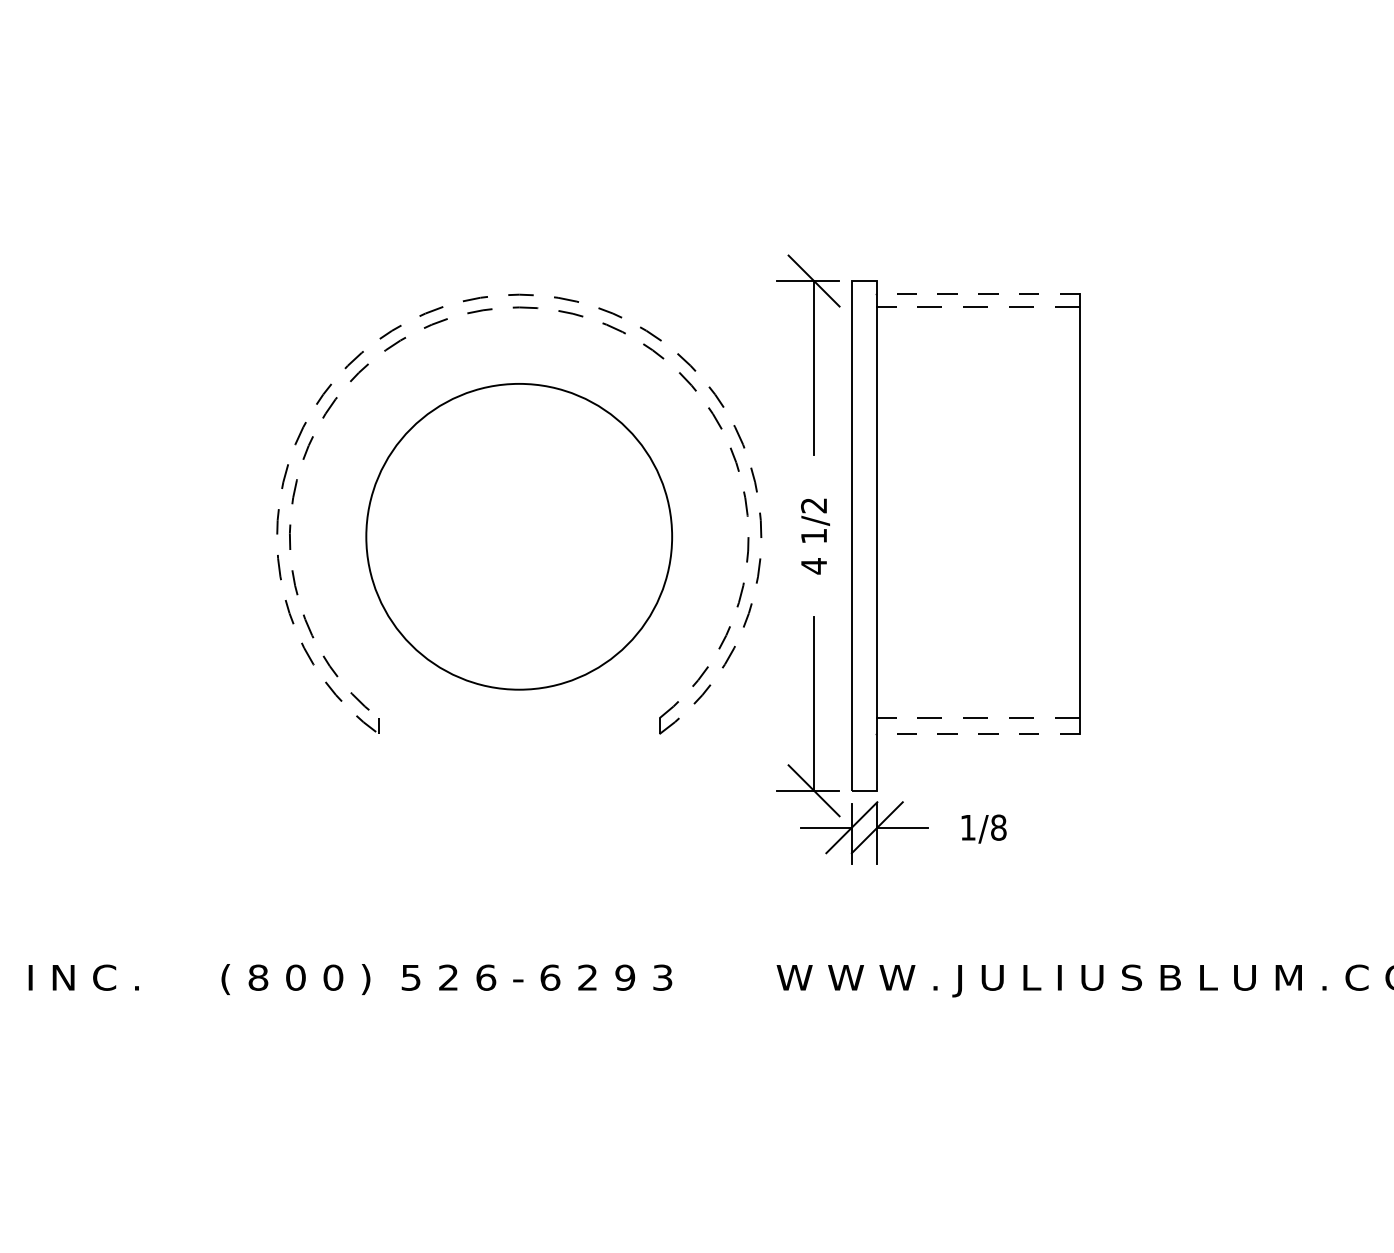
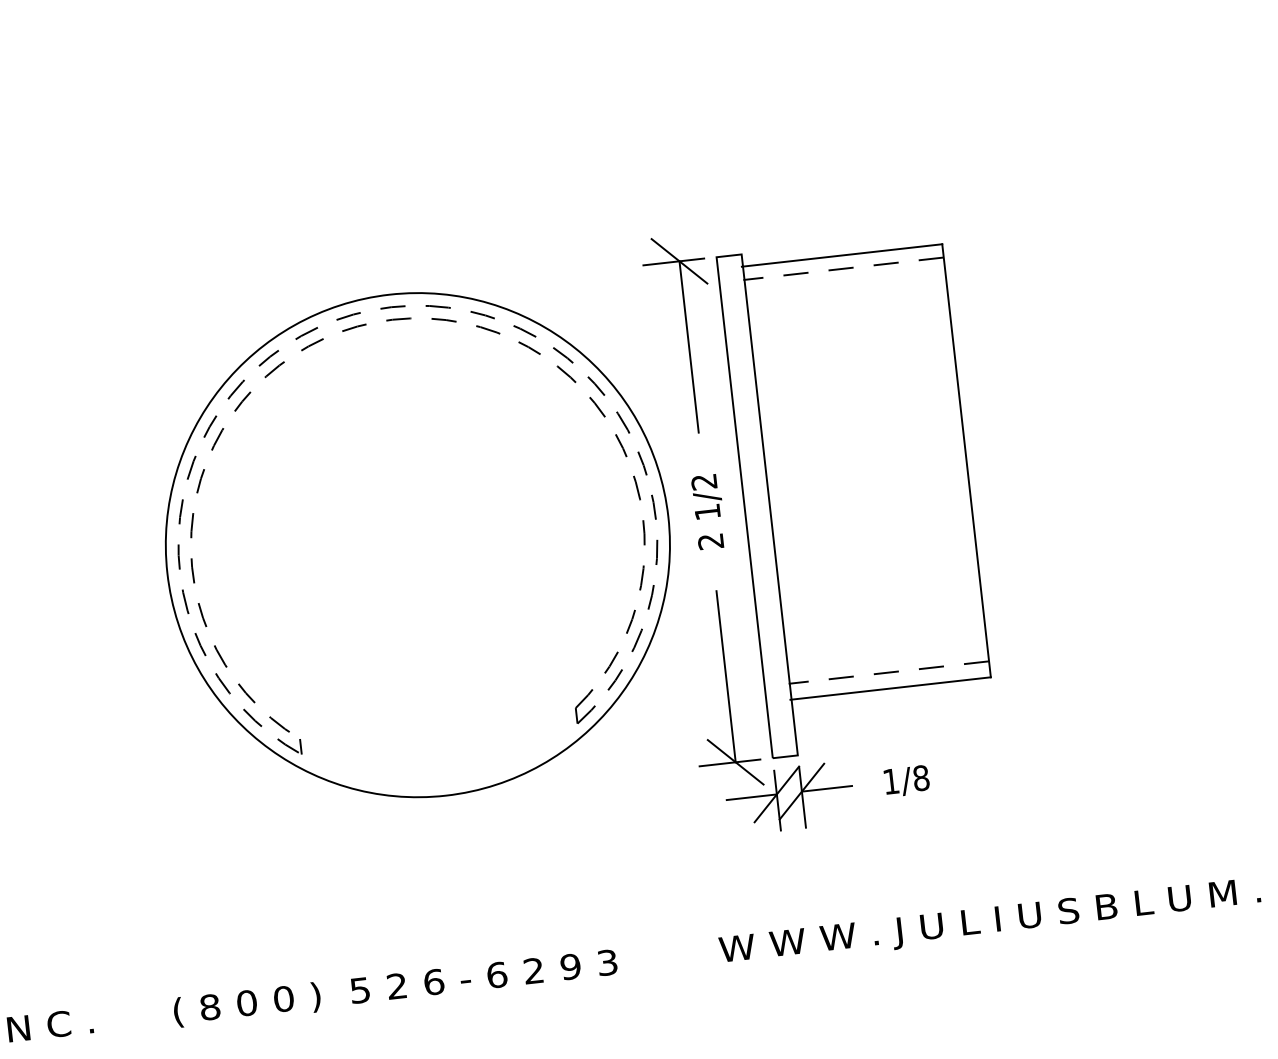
line: (978, 293) -> (842, 255), dashed -> solid
circle: (519, 536) -> (418, 544), size x1.67
text: (813, 566) -> (710, 541), 4 -> 2
line: (978, 734) -> (891, 688), dashed -> solid

